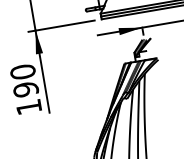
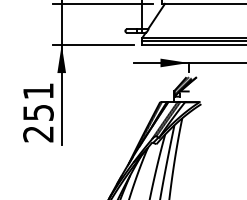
text: (25, 89) -> (38, 112), 190 -> 251

